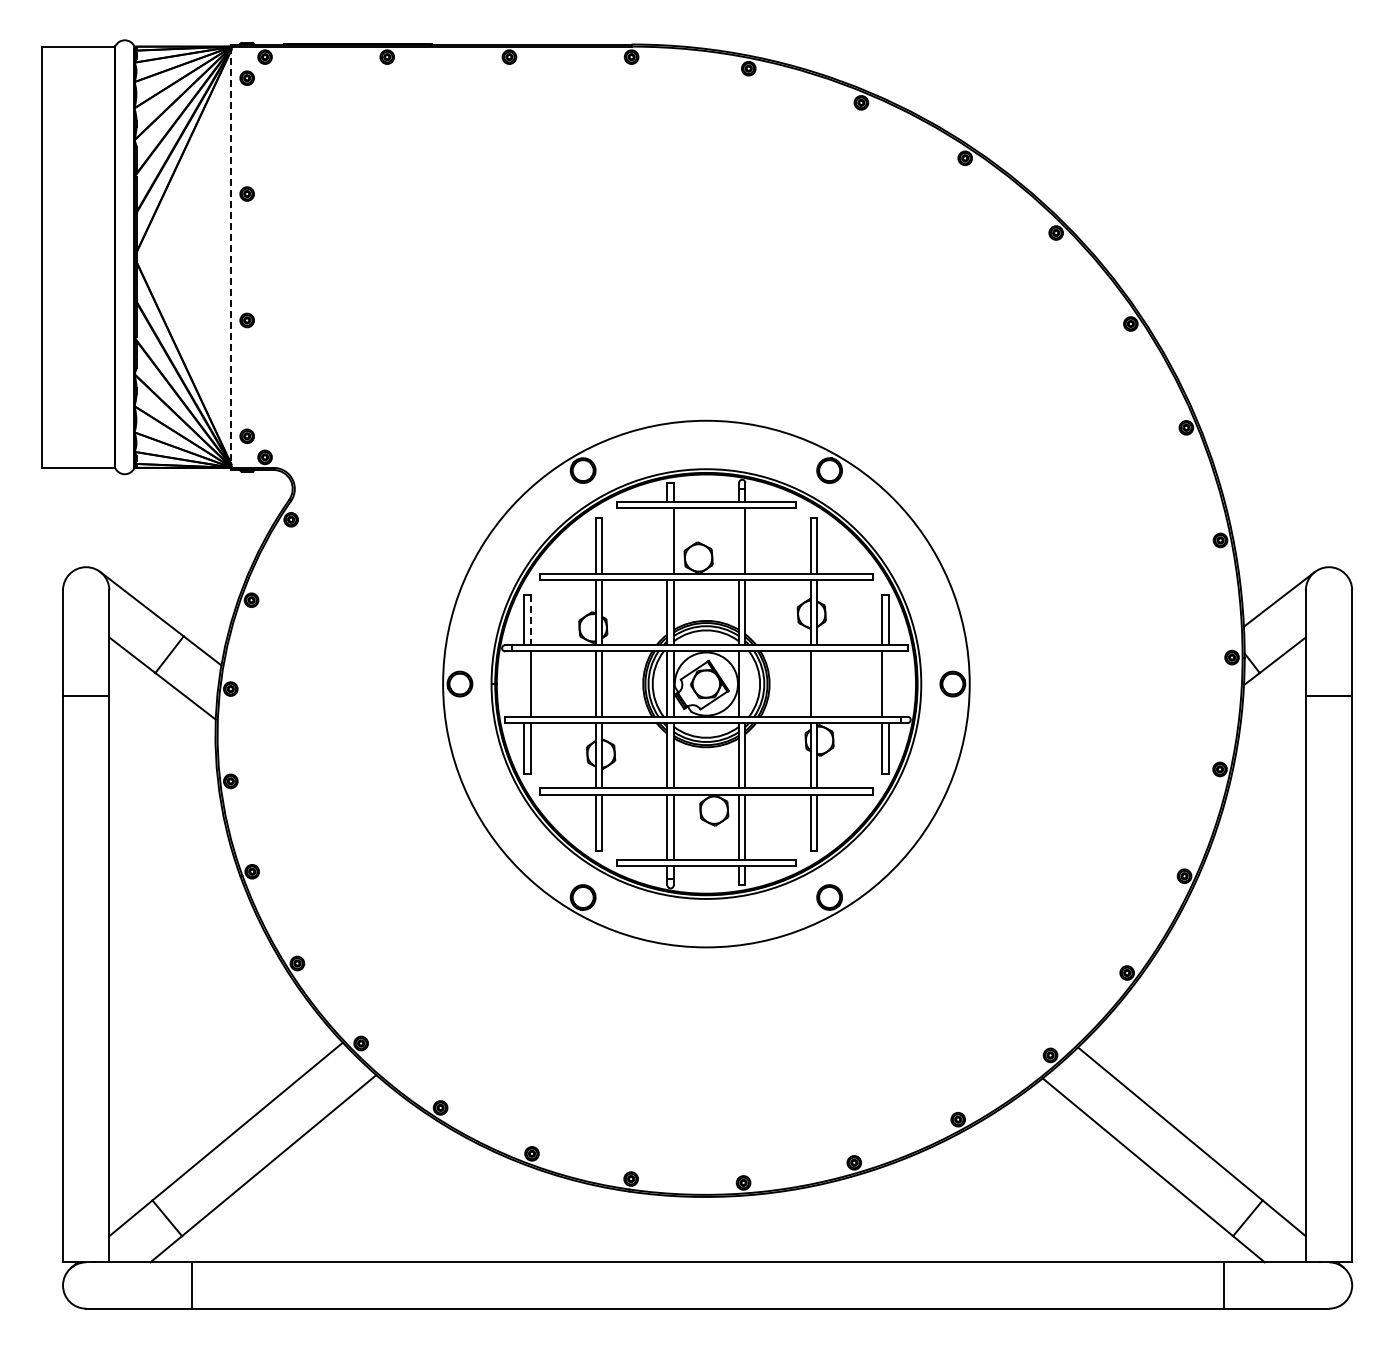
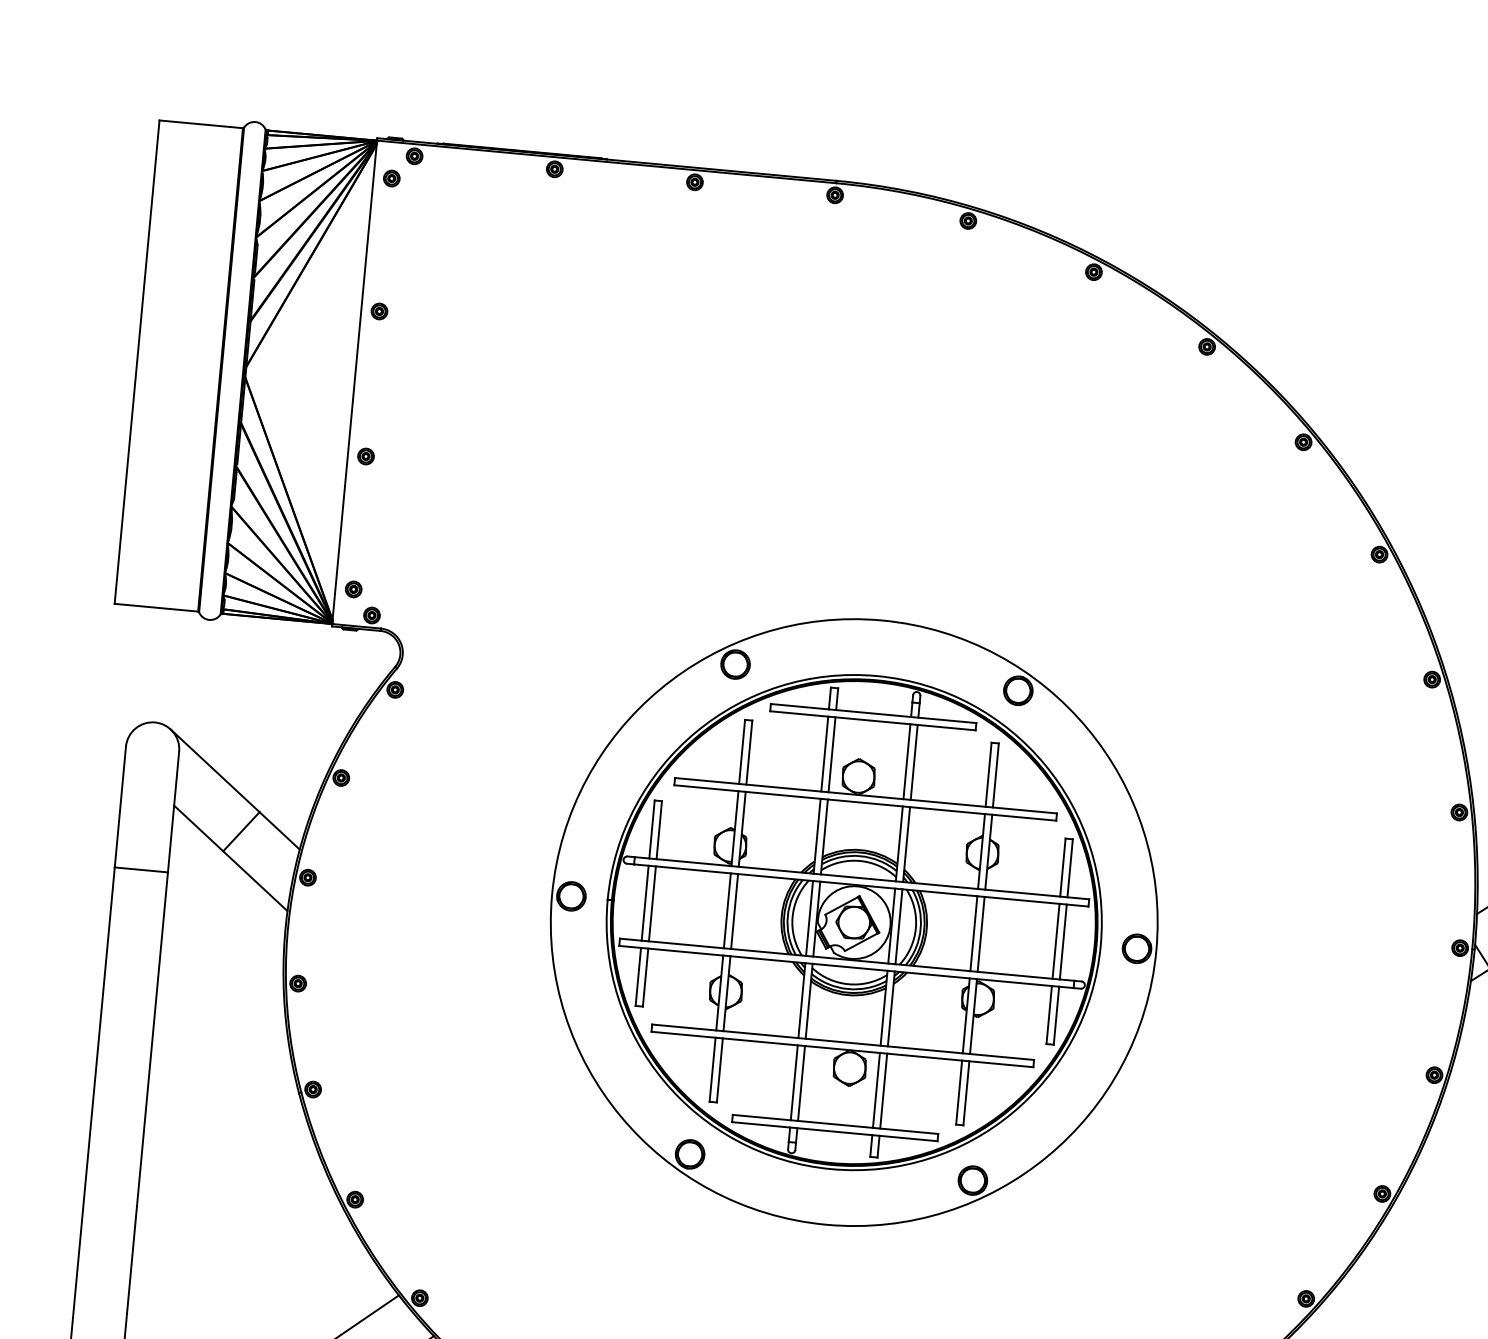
line: (231, 257) -> (354, 382), dashed -> solid
line: (667, 540) -> (824, 753), added
line: (739, 540) -> (907, 761), added
line: (530, 620) -> (659, 830), dashed -> solid
line: (524, 683) -> (645, 902), added
line: (745, 683) -> (899, 926), added
line: (817, 683) -> (981, 933), added
line: (888, 683) -> (1063, 941), added

